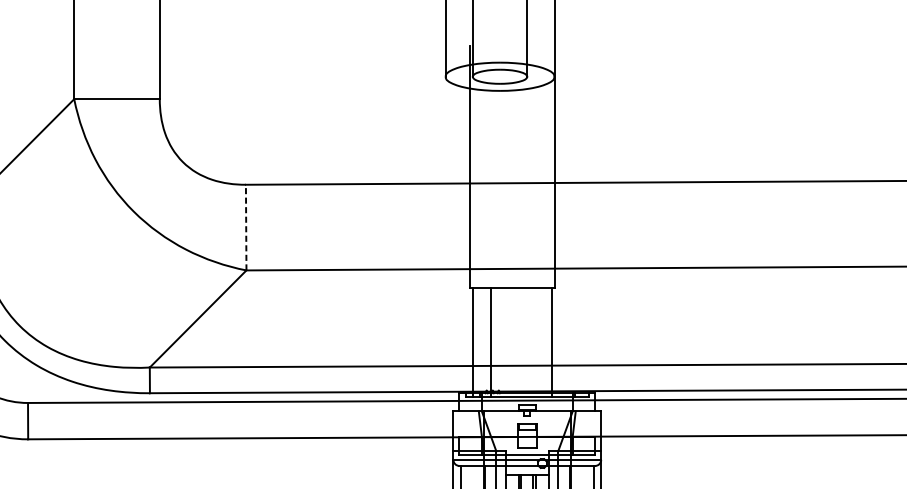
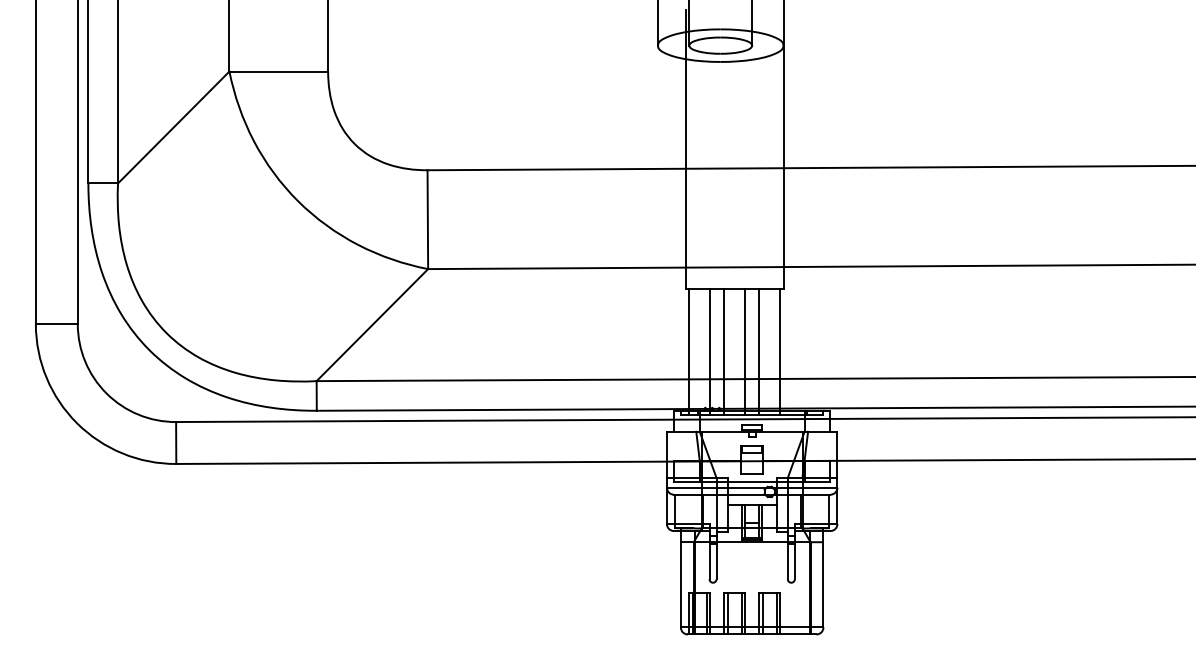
line: (245, 227) -> (427, 219), dashed -> solid
line: (503, 342) -> (724, 352), added
line: (521, 342) -> (745, 352), added
line: (533, 342) -> (759, 352), added

